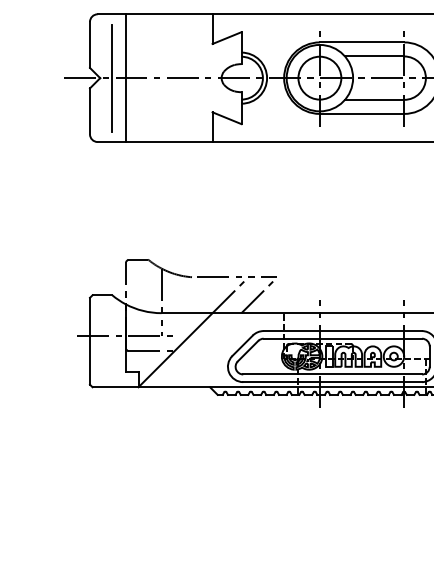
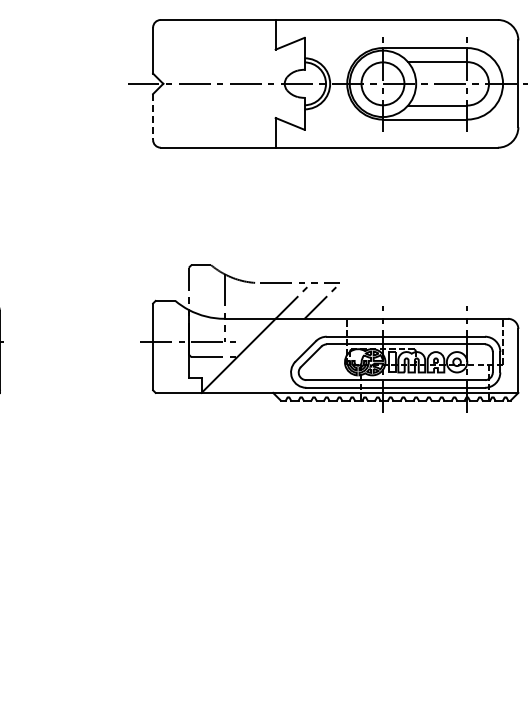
line: (112, 77) -> (175, 83), removed
line: (125, 77) -> (188, 83), removed
line: (90, 111) -> (153, 117), solid -> dashed

